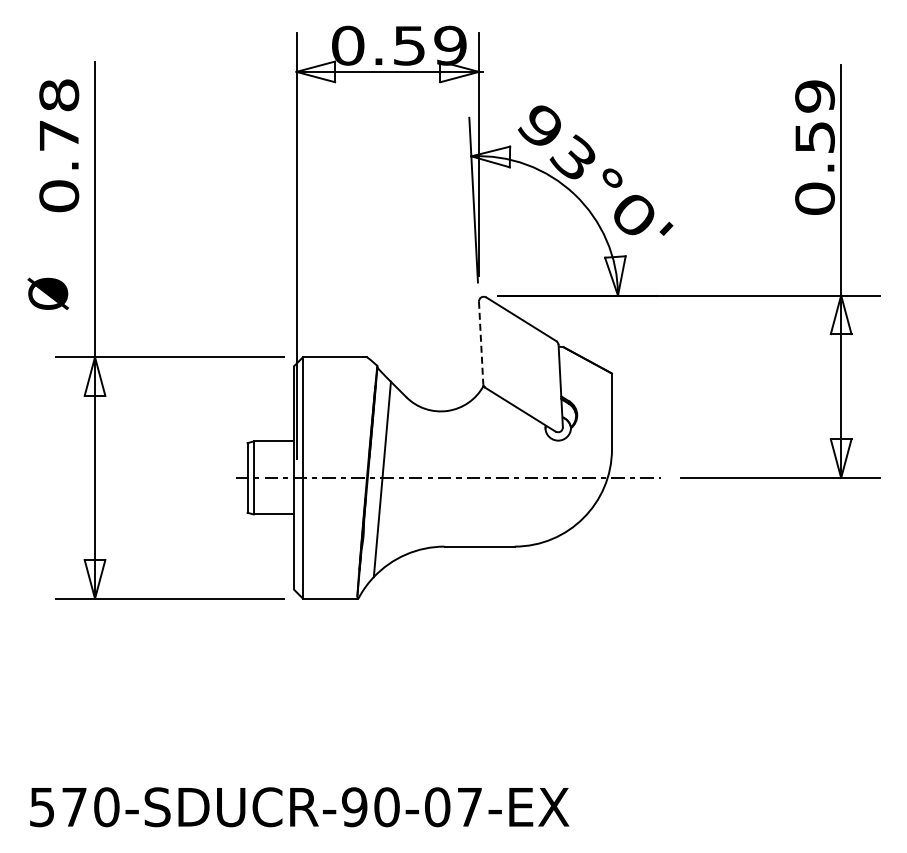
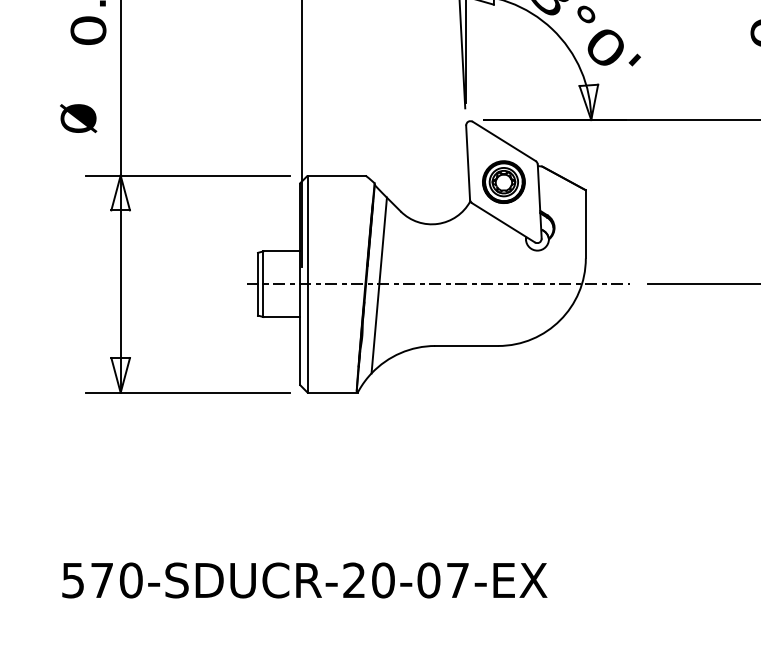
line: (481, 343) -> (468, 163), dashed -> solid
part: (520, 364) -> (503, 182), added
text: (354, 807) -> (354, 580), 570-SDUCR-90-07-EX -> 570-SDUCR-20-07-EX

